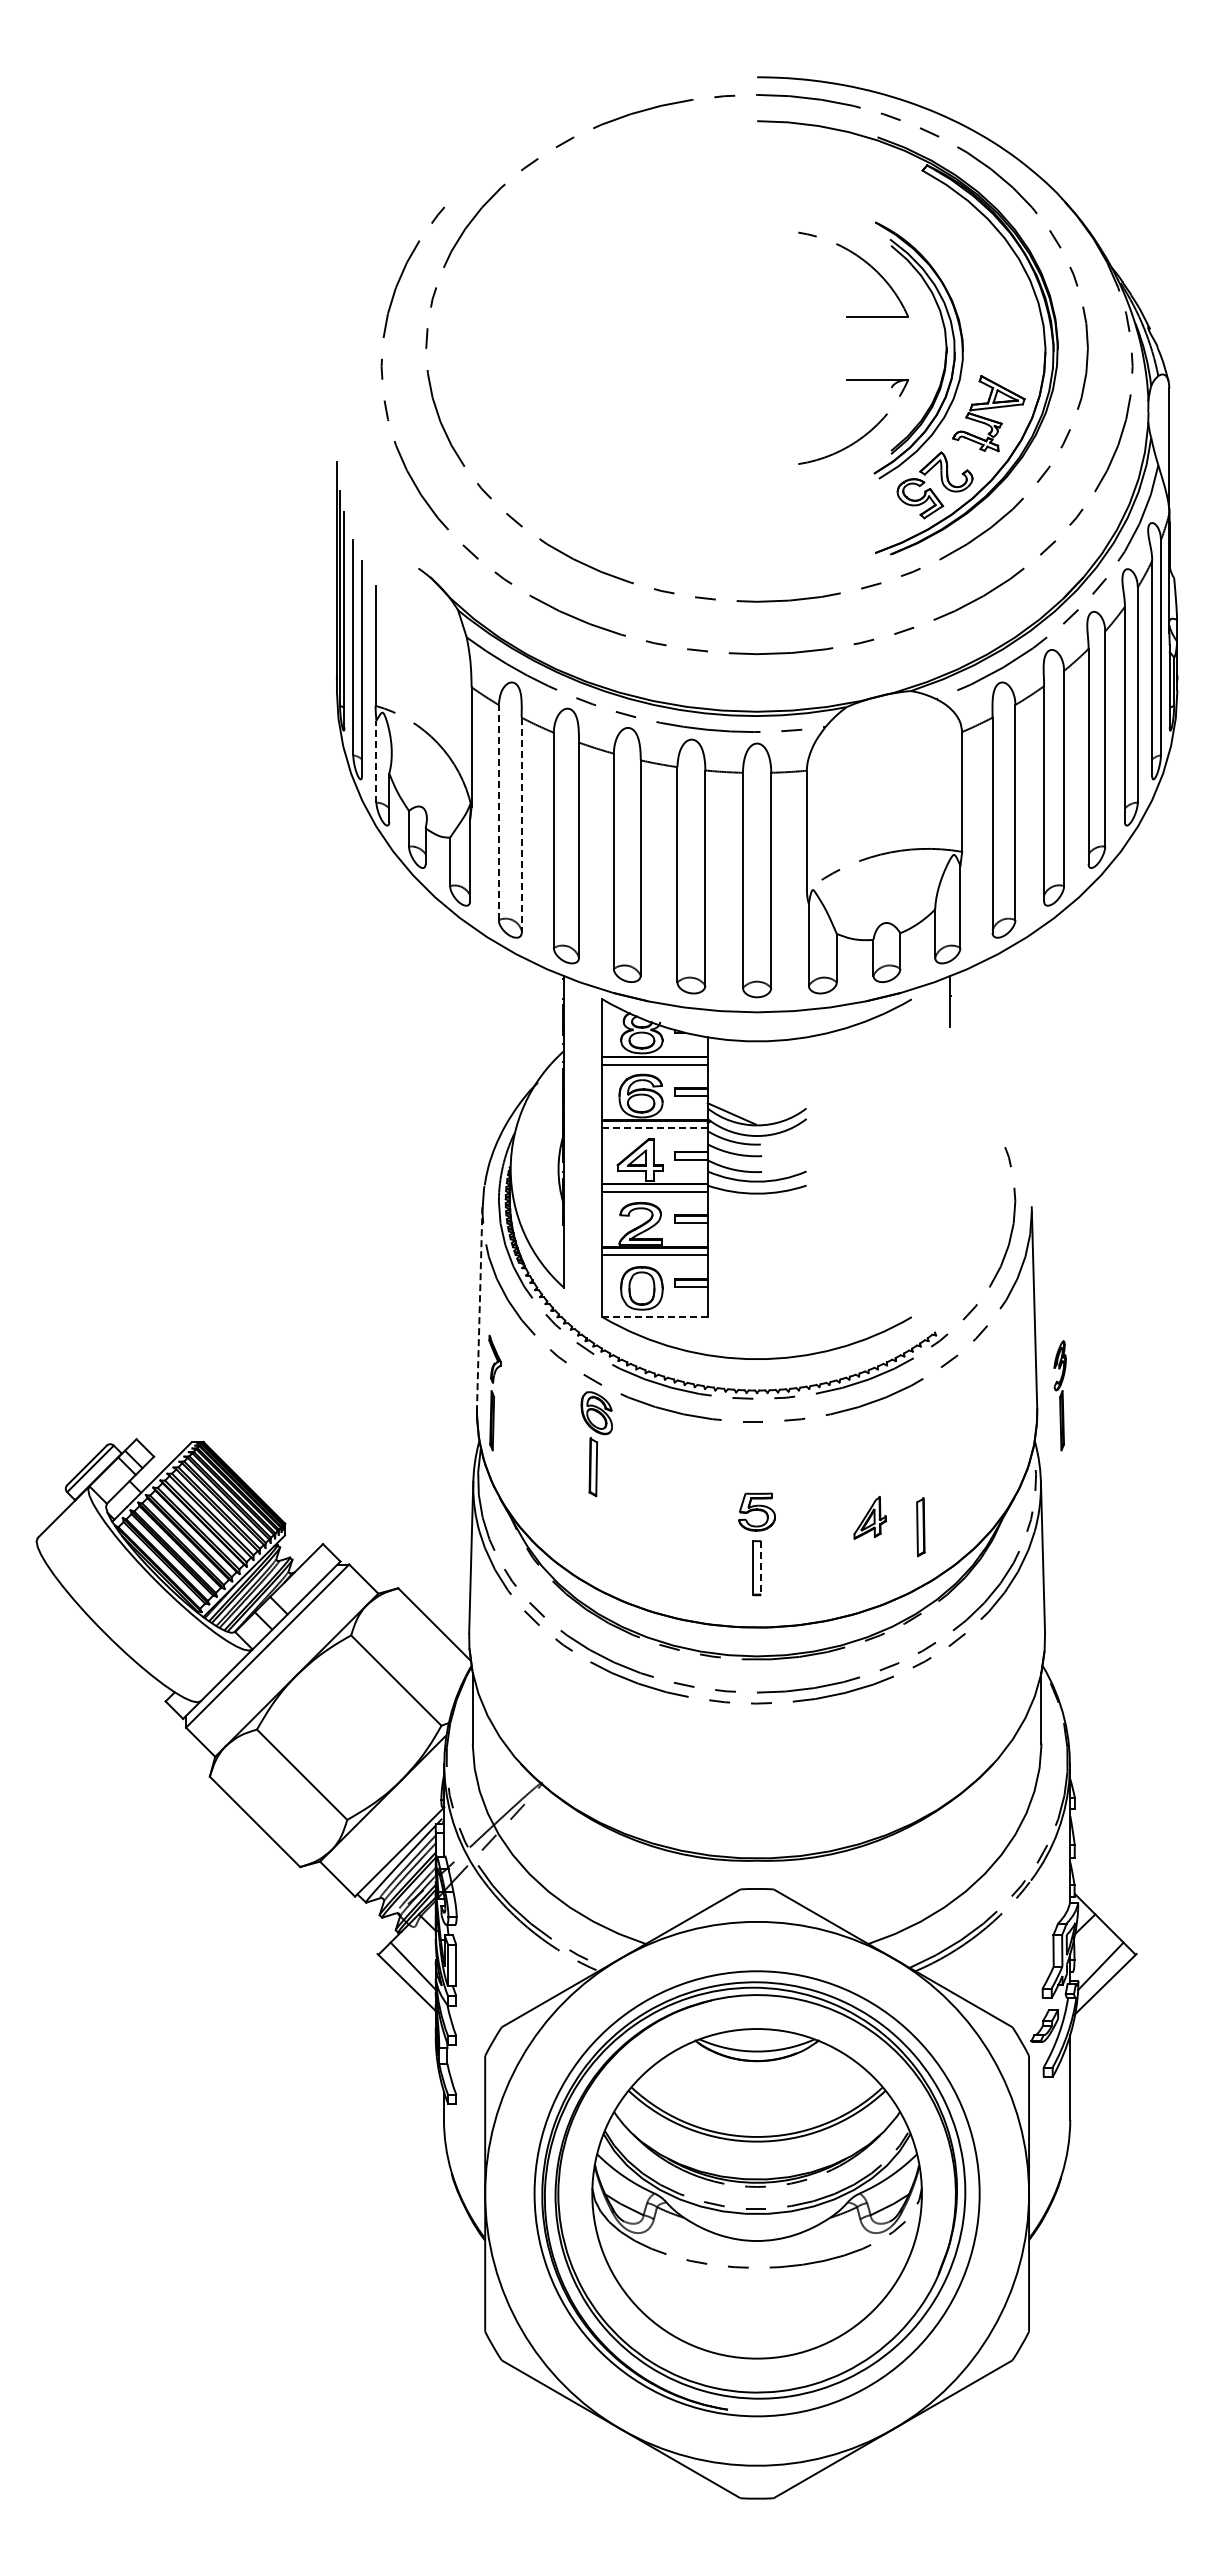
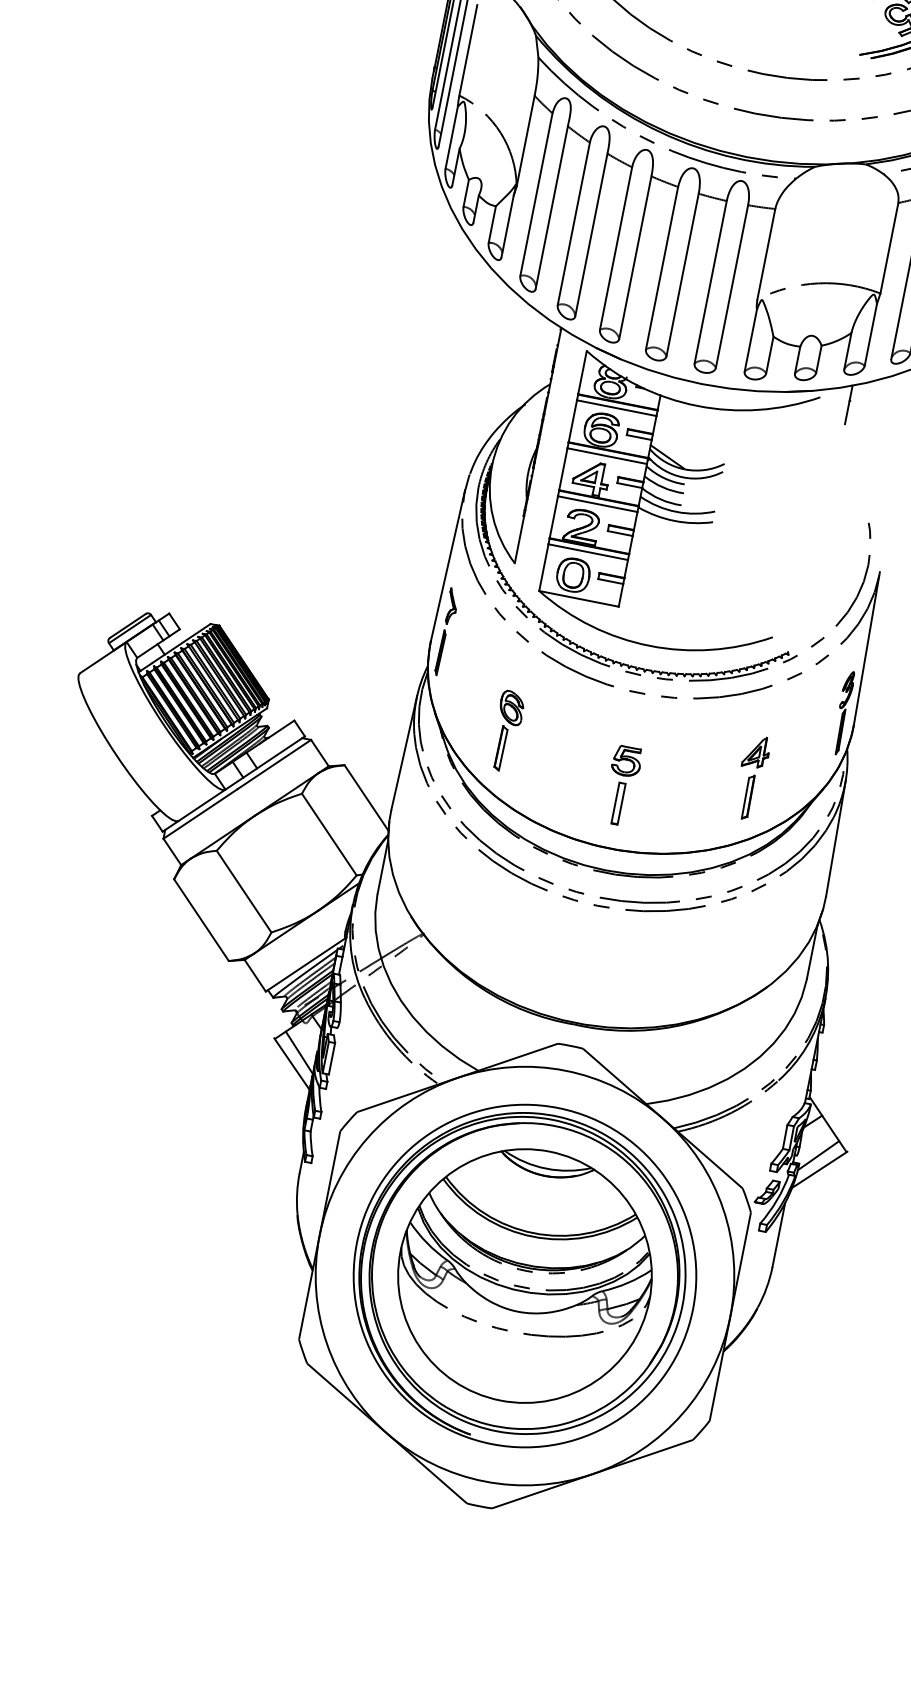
line: (376, 761) -> (451, 137), dashed -> solid
line: (498, 812) -> (536, 194), dashed -> solid
line: (521, 825) -> (551, 207), dashed -> solid
line: (655, 1128) -> (607, 456), dashed -> solid
line: (479, 1307) -> (447, 565), dashed -> solid
line: (655, 1317) -> (579, 599), dashed -> solid
part: (1059, 1395) -> (842, 712), moved
part: (596, 1444) -> (506, 731), moved
part: (870, 1517) -> (756, 752), moved
line: (761, 1568) -> (621, 804), dashed -> solid

